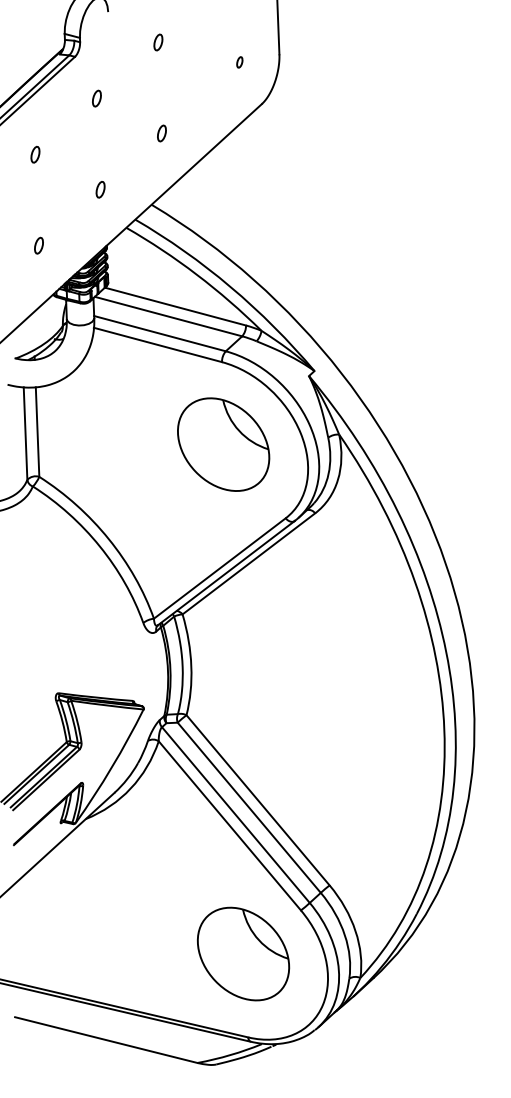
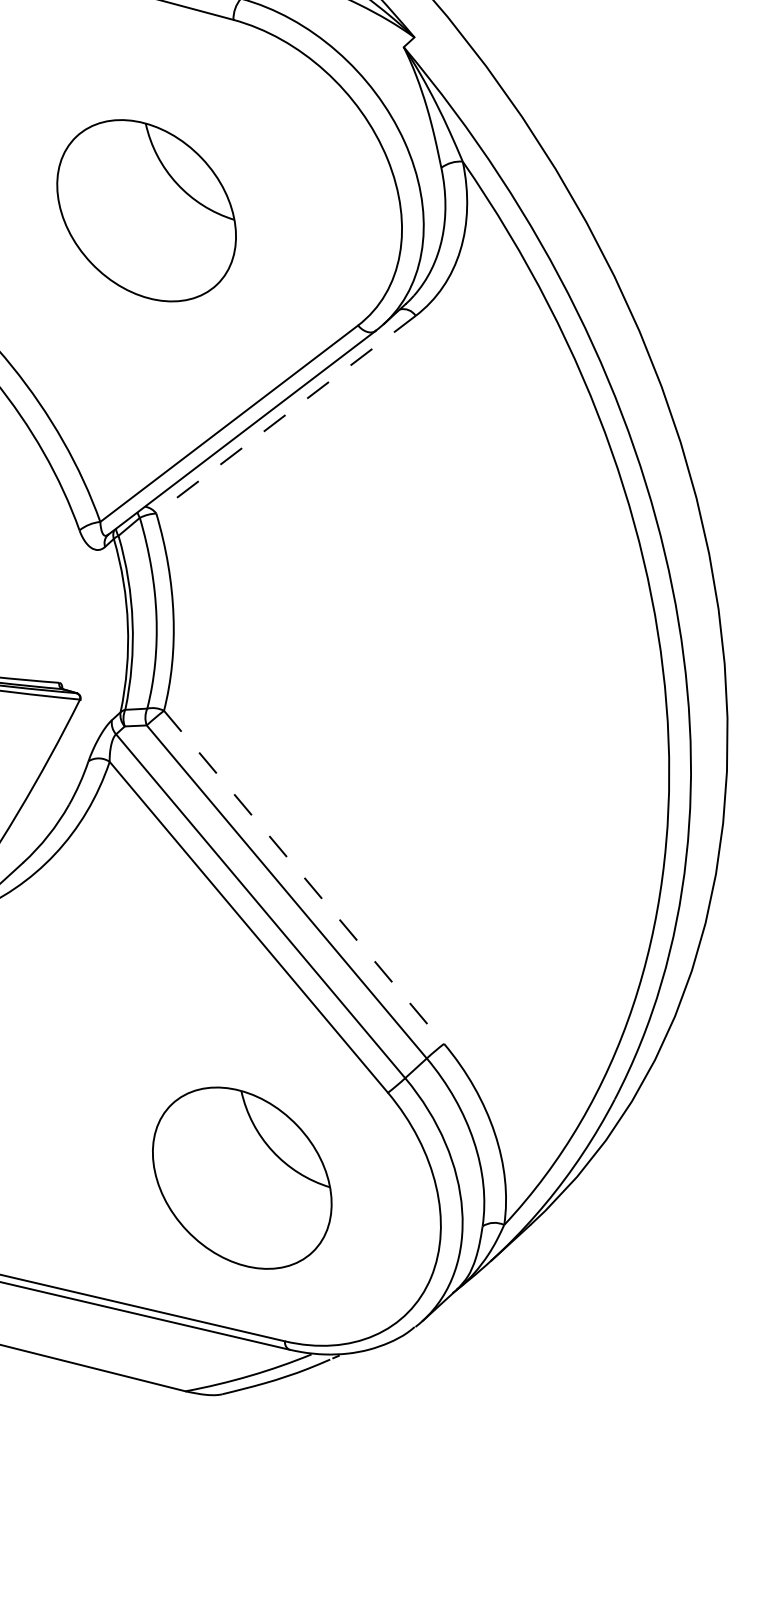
part: (223, 444) -> (146, 210), moved
line: (248, 564) -> (285, 415), solid -> dashed
line: (258, 800) -> (304, 877), solid -> dashed
part: (243, 953) -> (242, 1177), moved

